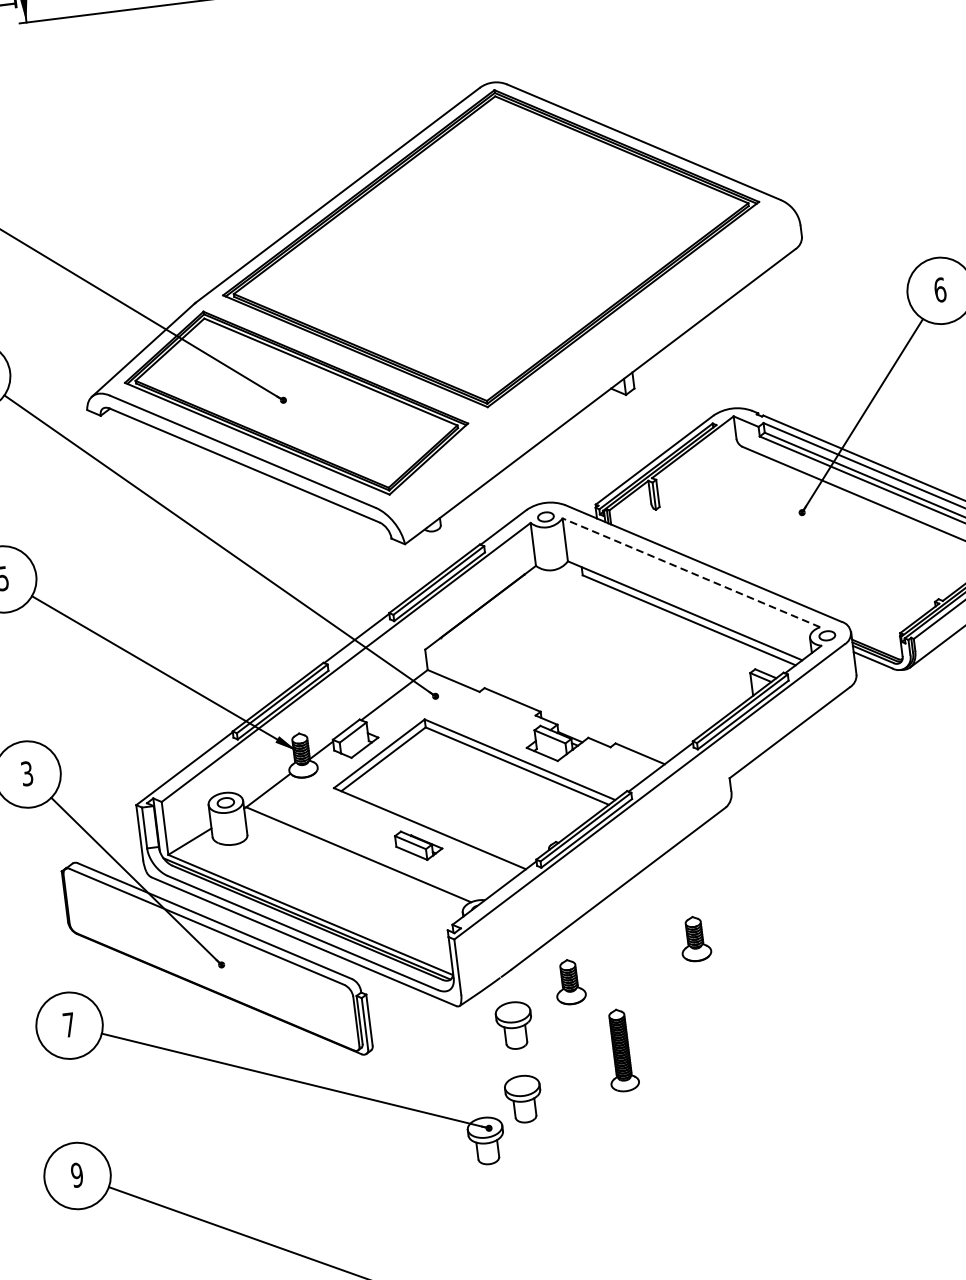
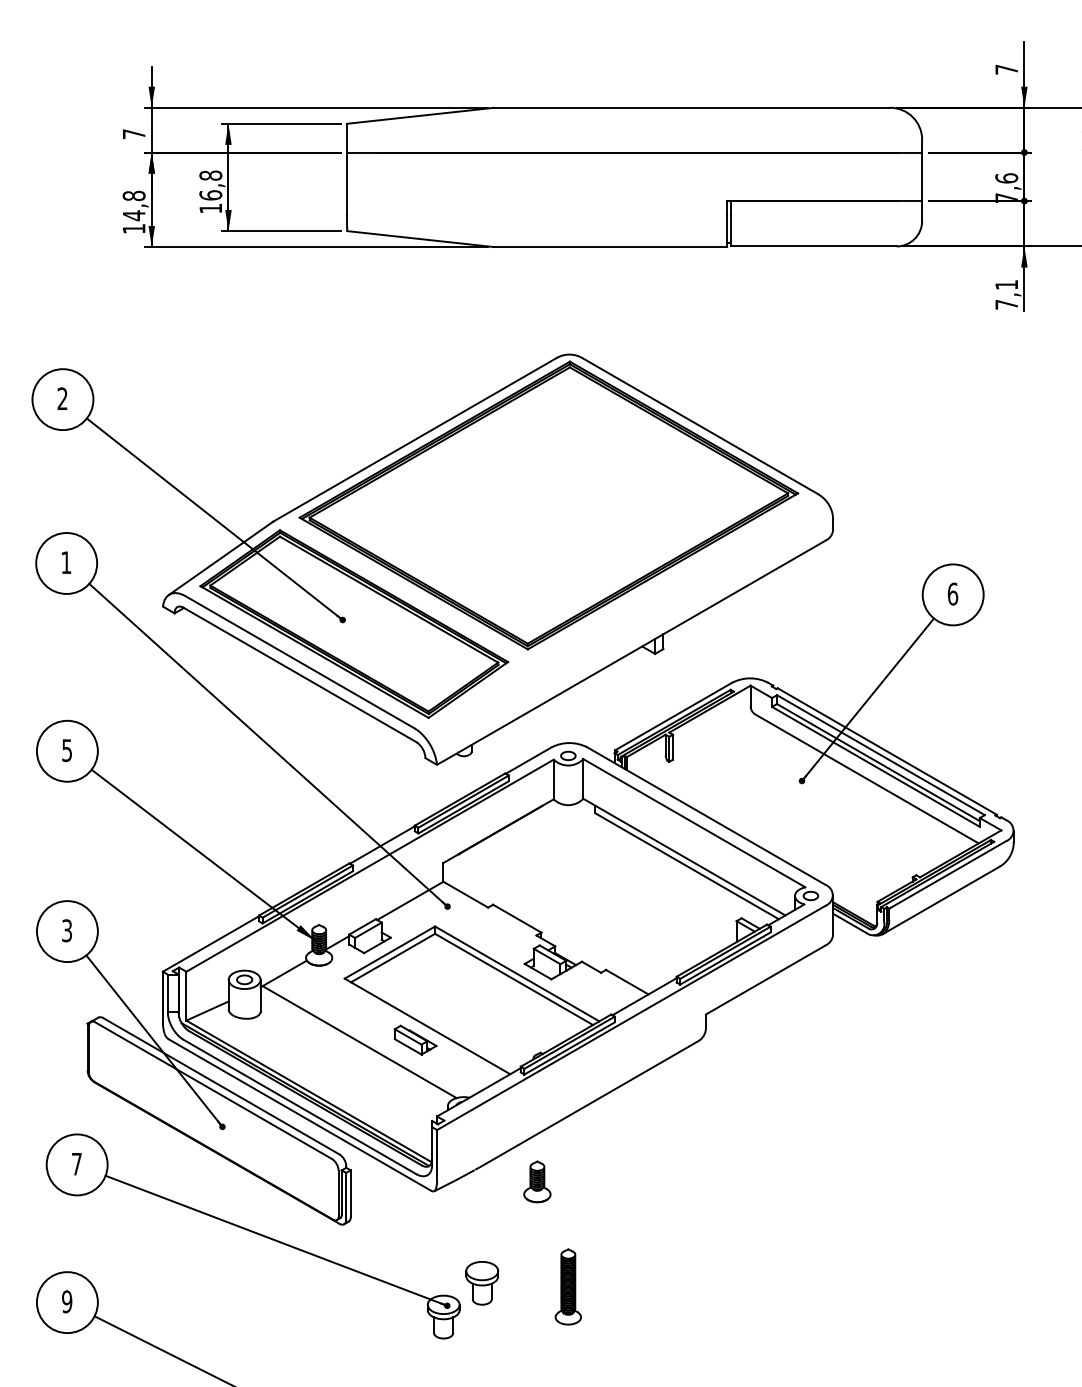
line: (690, 572) -> (693, 822), dashed -> solid
part: (695, 938) -> (656, 1156), removed
part: (514, 1025) -> (482, 1215), removed
part: (620, 1050) -> (567, 1286), moved

